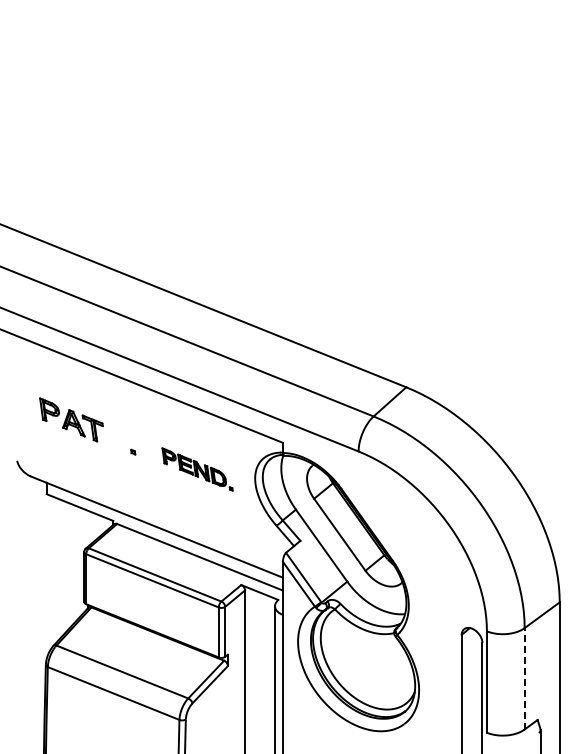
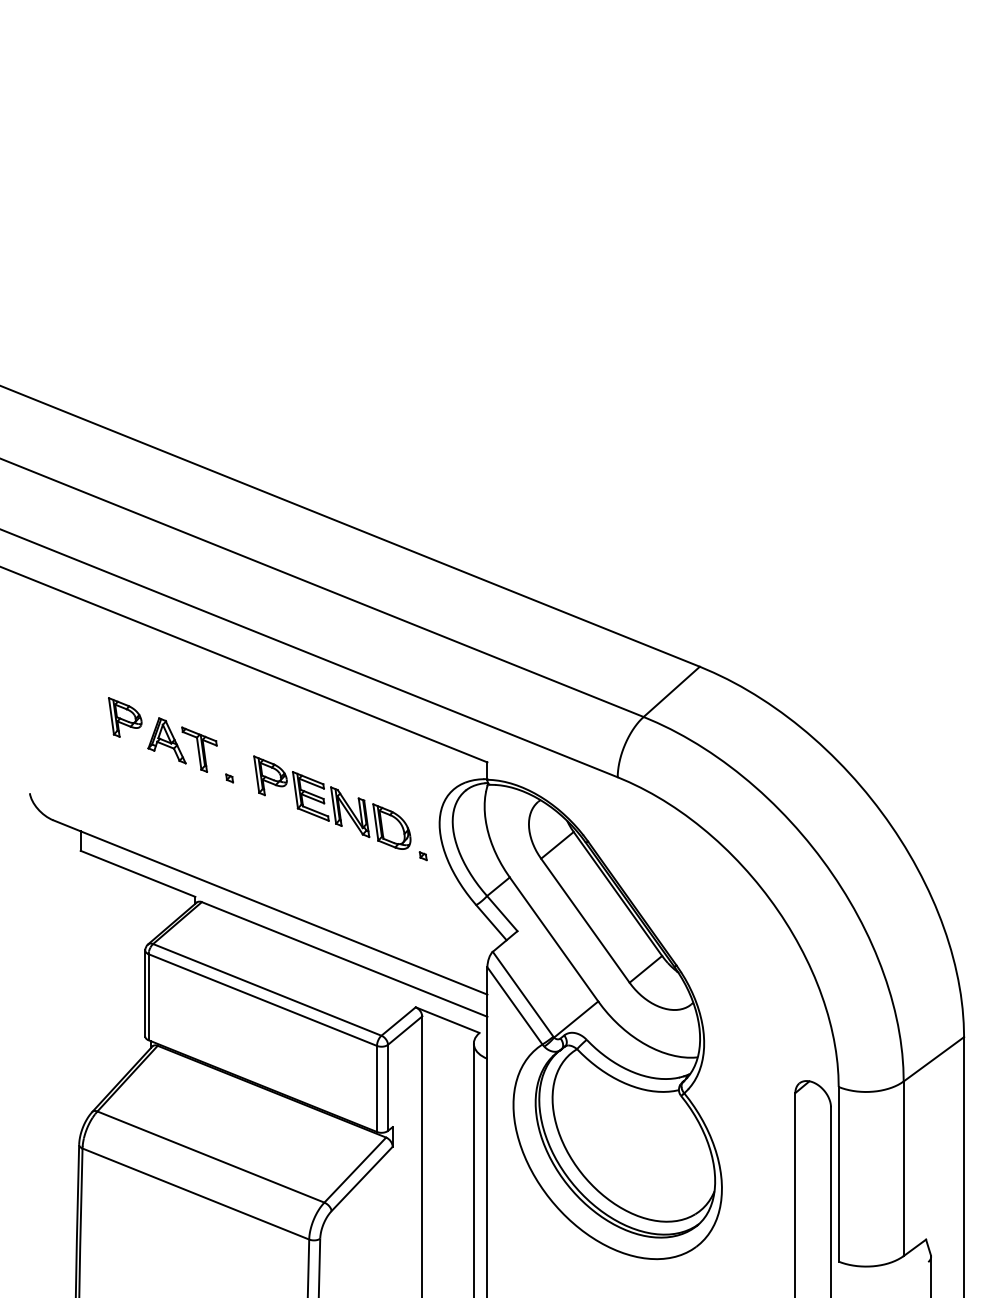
part: (71, 419) -> (162, 734), moved
part: (197, 469) -> (340, 808), size x1.43
line: (524, 678) -> (903, 1168), dashed -> solid

